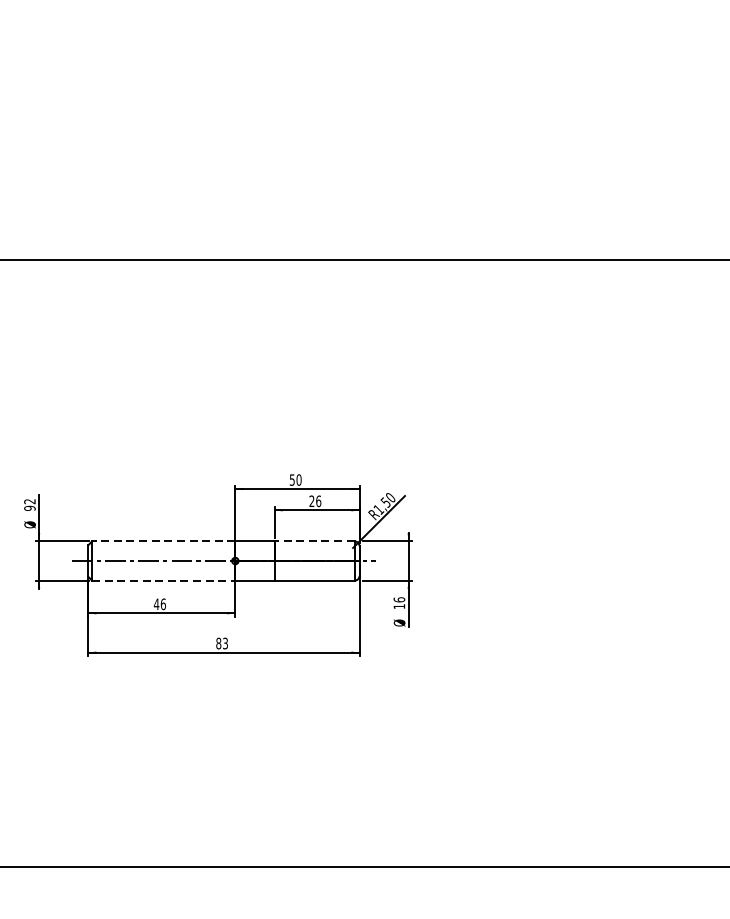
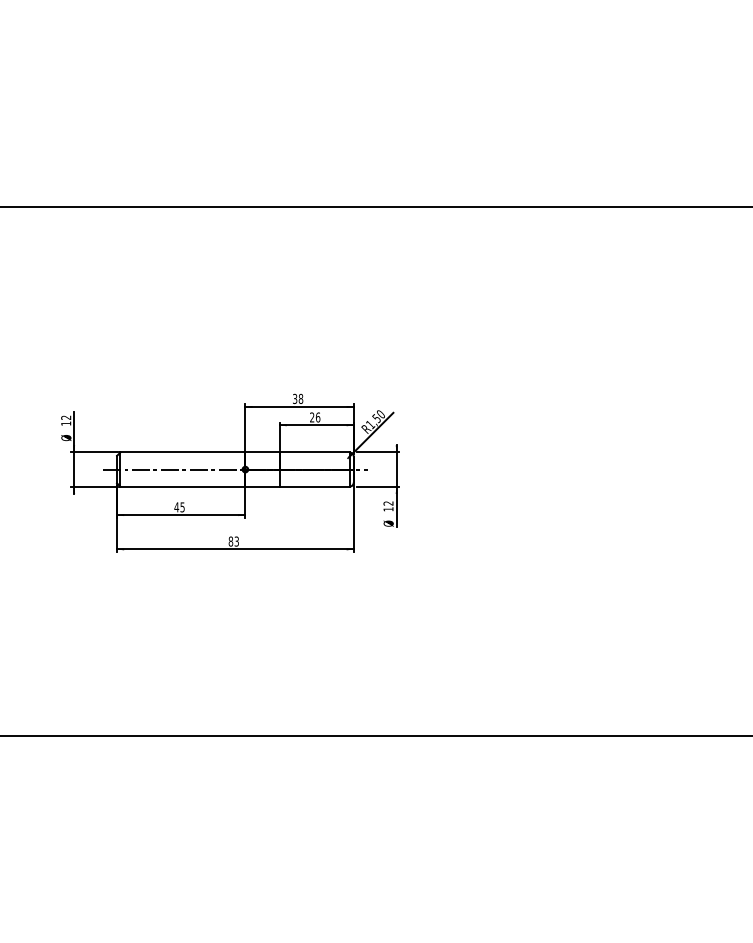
text: (296, 479) -> (298, 398), 50 -> 38
text: (30, 508) -> (66, 423), 92 -> 12
line: (163, 541) -> (182, 452), dashed -> solid
line: (314, 541) -> (314, 452), dashed -> solid
line: (164, 580) -> (183, 486), dashed -> solid
text: (399, 599) -> (388, 503), 16 -> 12
text: (163, 604) -> (182, 507), 46 -> 45

